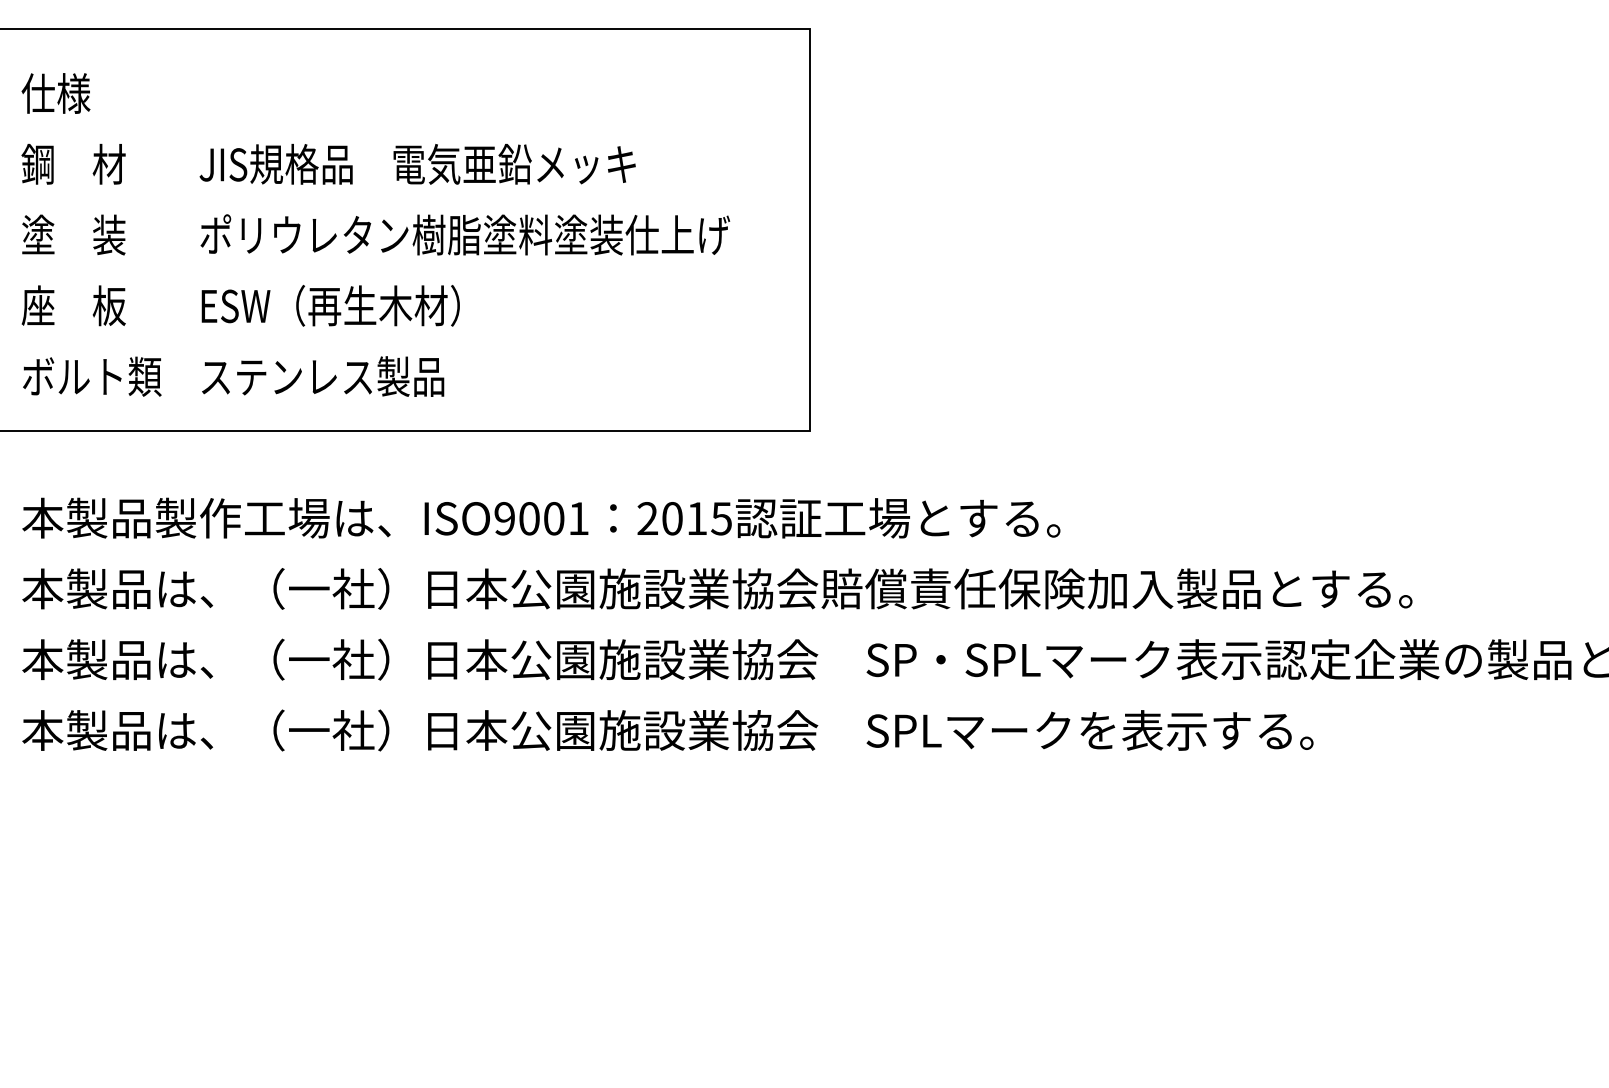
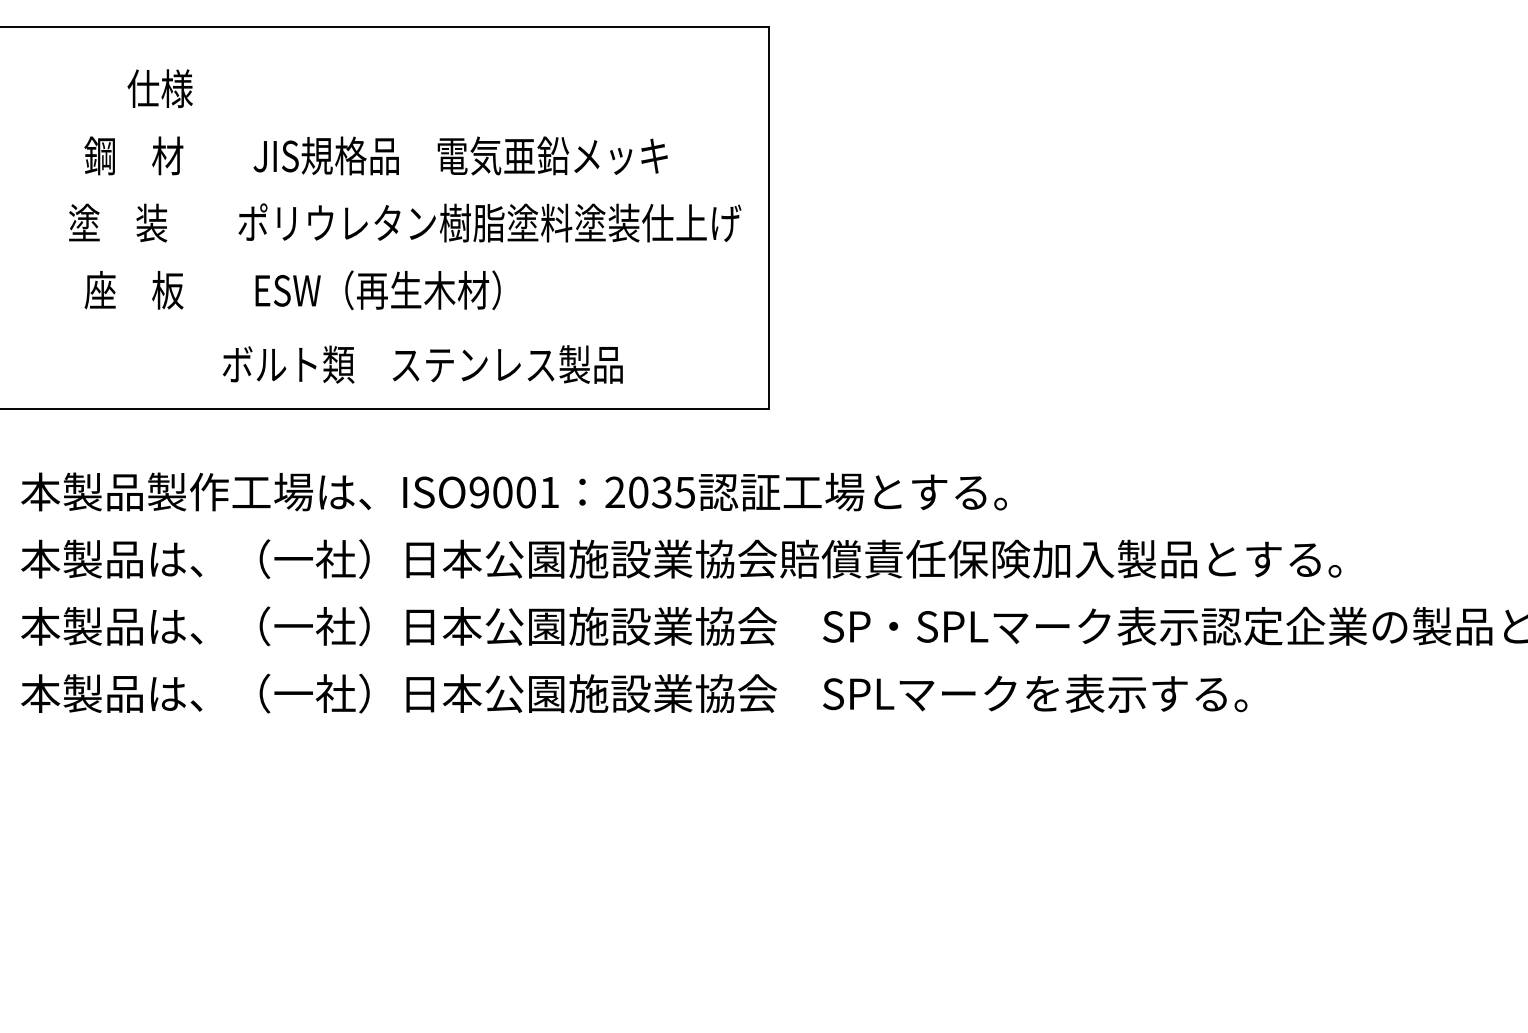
text: (55, 93) -> (159, 88), moved
text: (328, 163) -> (375, 155), moved
text: (376, 234) -> (405, 222), moved
text: (240, 304) -> (292, 289), moved
text: (233, 376) -> (422, 364), moved
text: (696, 518) -> (661, 492), 2015 -> 2035

